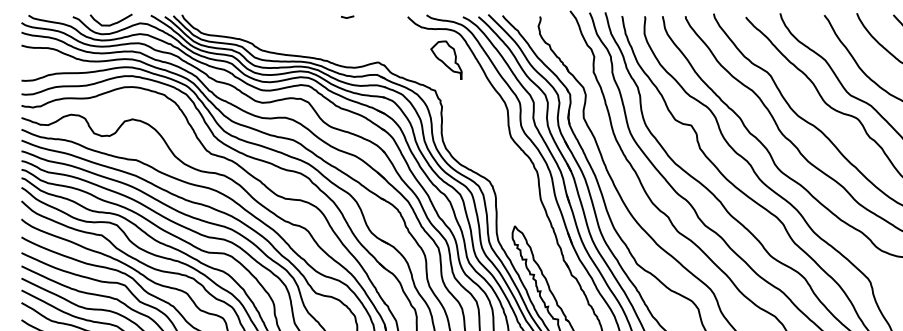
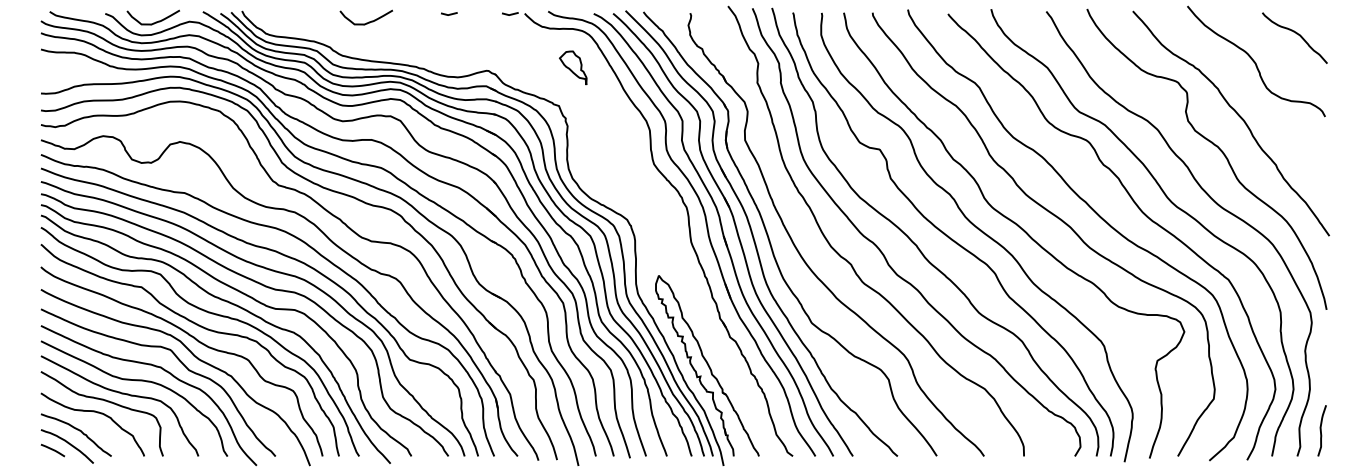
line: (396, 16) -> (510, 13), added
curve: (283, 23) -> (368, 21), added
part: (446, 59) -> (573, 67), size x0.7

